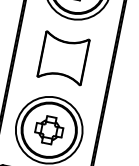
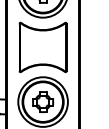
part: (62, 58) -> (42, 47), size x1.43

